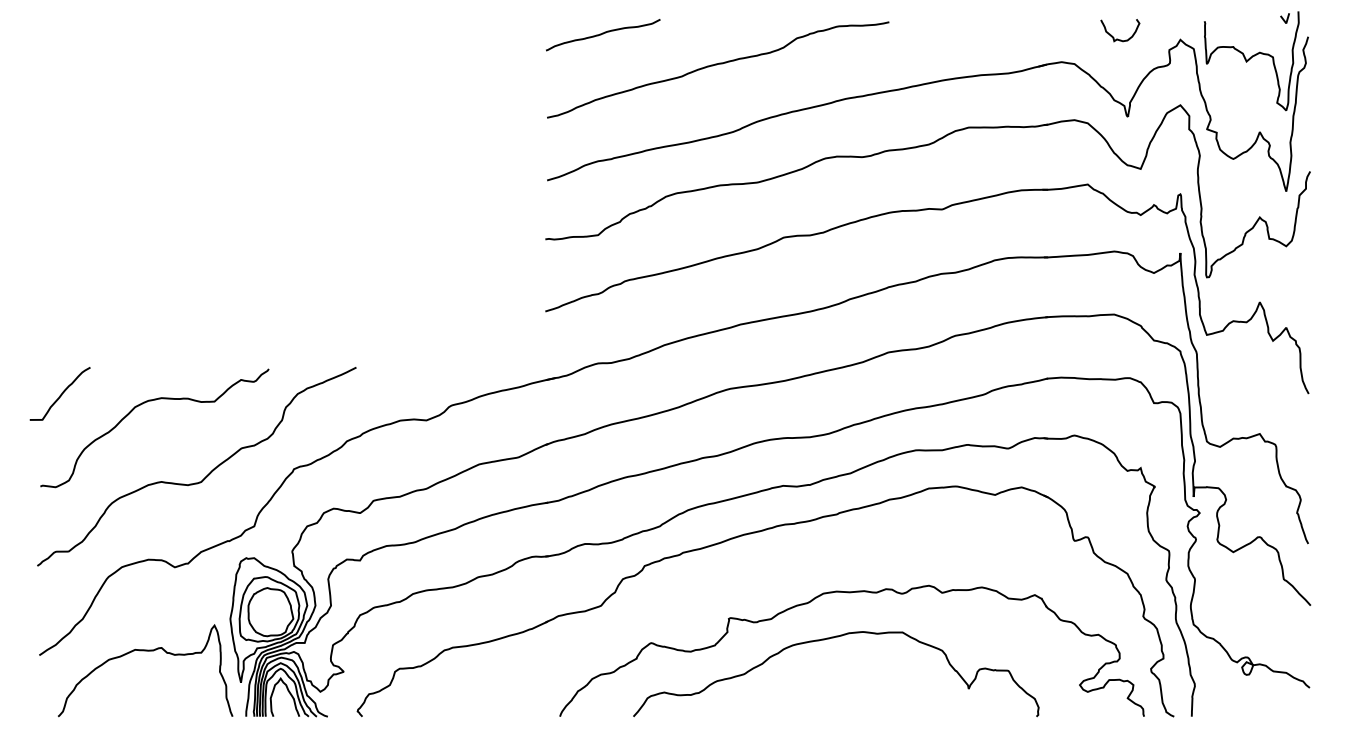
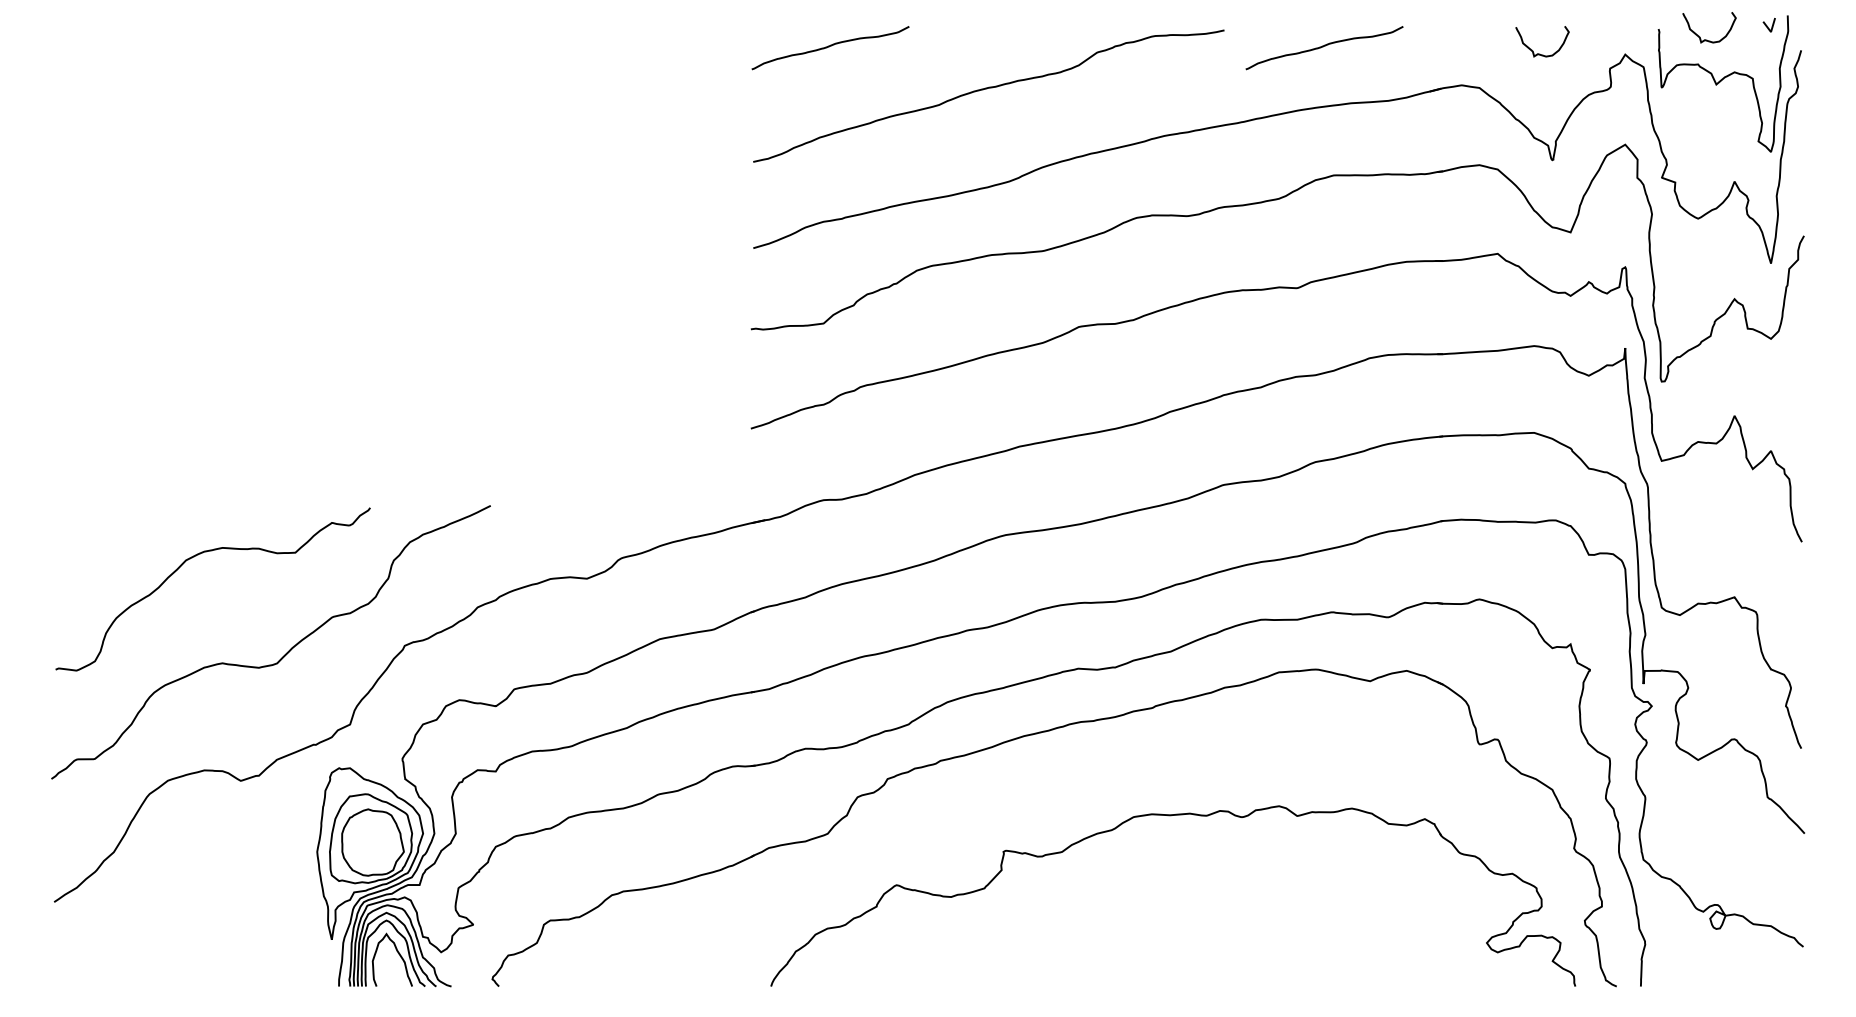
curve: (1239, 28) -> (1706, 39), added
curve: (961, 34) -> (1323, 47), added
curve: (61, 393) -> (84, 541), removed
curve: (830, 638) -> (1143, 879), removed
curve: (144, 651) -> (199, 896), removed

